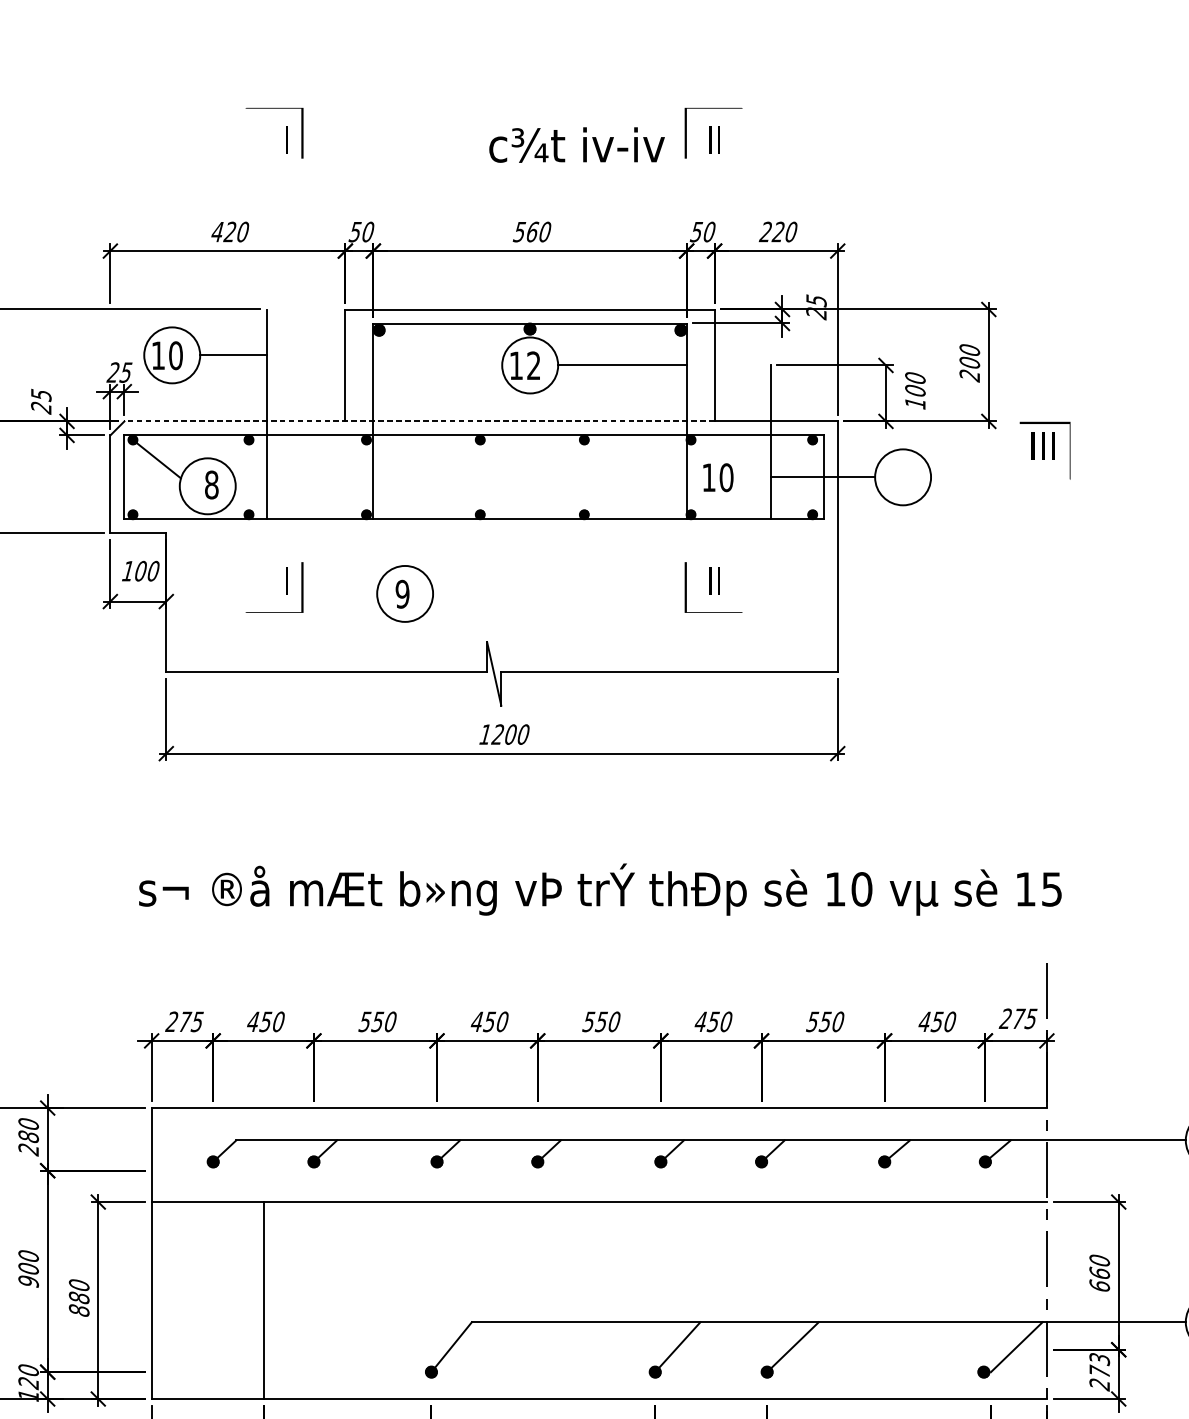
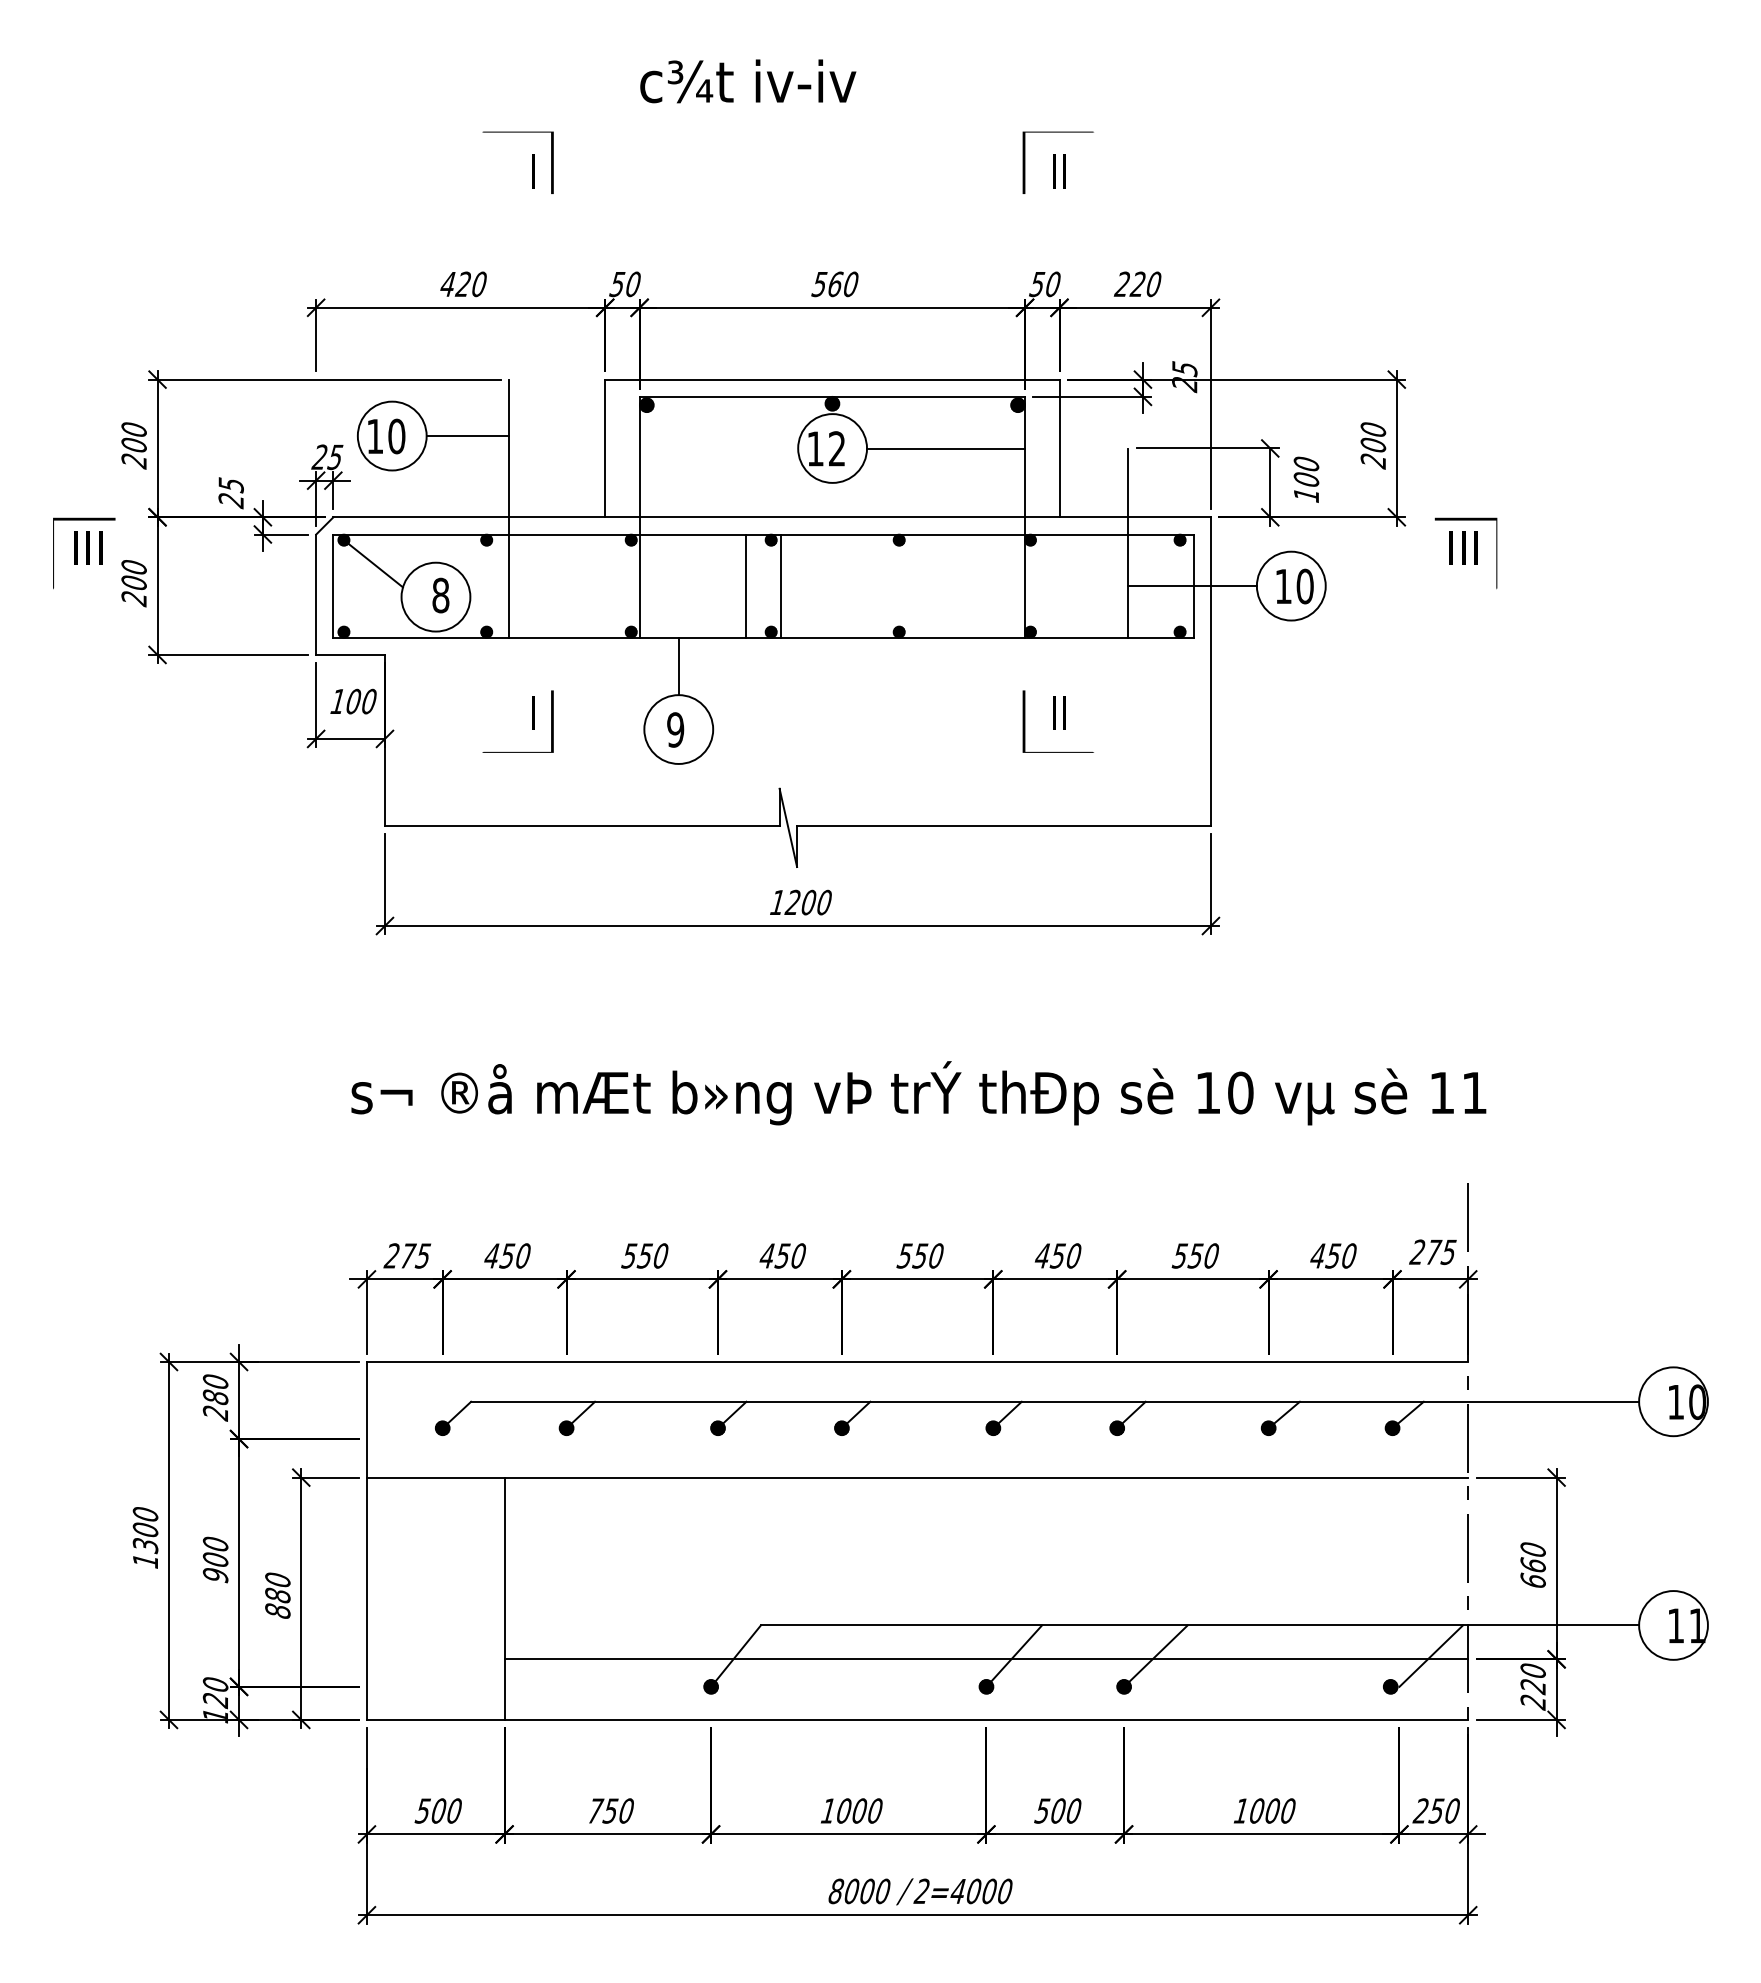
text: (577, 145) -> (748, 81), moved
line: (418, 421) -> (695, 517), dashed -> solid
line: (460, 476) -> (746, 585), added
line: (487, 476) -> (780, 585), added
text: (717, 477) -> (1294, 586), moved
line: (404, 542) -> (678, 666), added
text: (1051, 889) -> (1474, 1093), 15 -> 11
line: (655, 1349) -> (986, 1659), added
text: (1099, 1366) -> (1532, 1679), 273 -> 220

